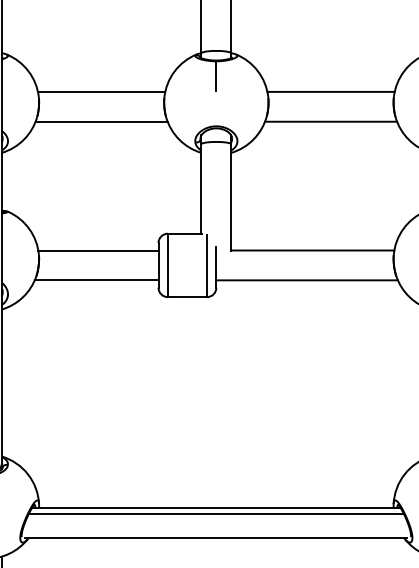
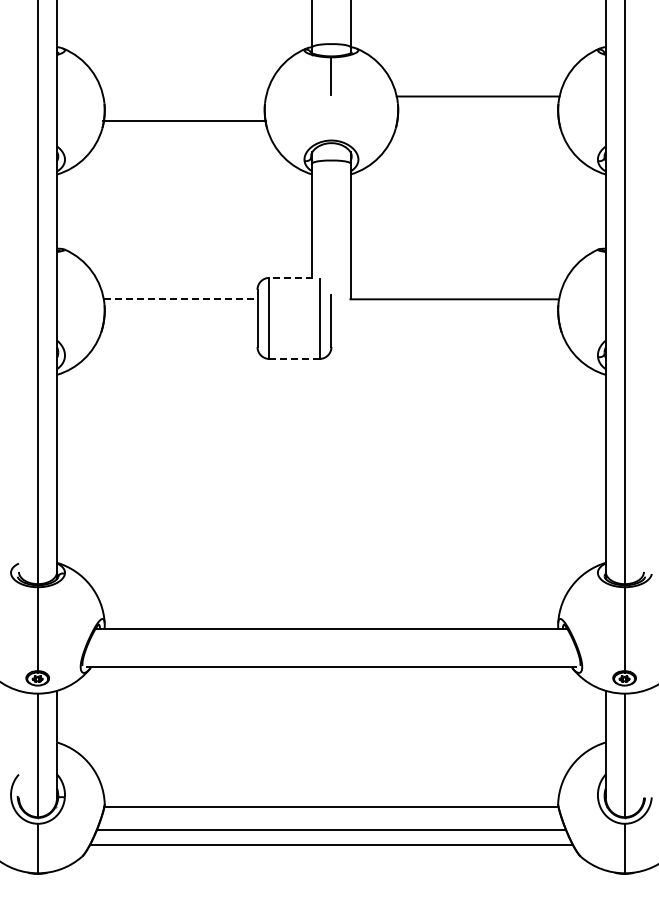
line: (101, 91) -> (184, 120), moved
line: (101, 121) -> (184, 134), removed
line: (330, 121) -> (477, 134), removed
line: (185, 233) -> (291, 277), solid -> dashed
line: (98, 250) -> (180, 299), solid -> dashed
line: (96, 280) -> (178, 337), removed
line: (307, 280) -> (447, 337), removed
line: (187, 296) -> (294, 358), solid -> dashed
line: (216, 514) -> (331, 636), removed

